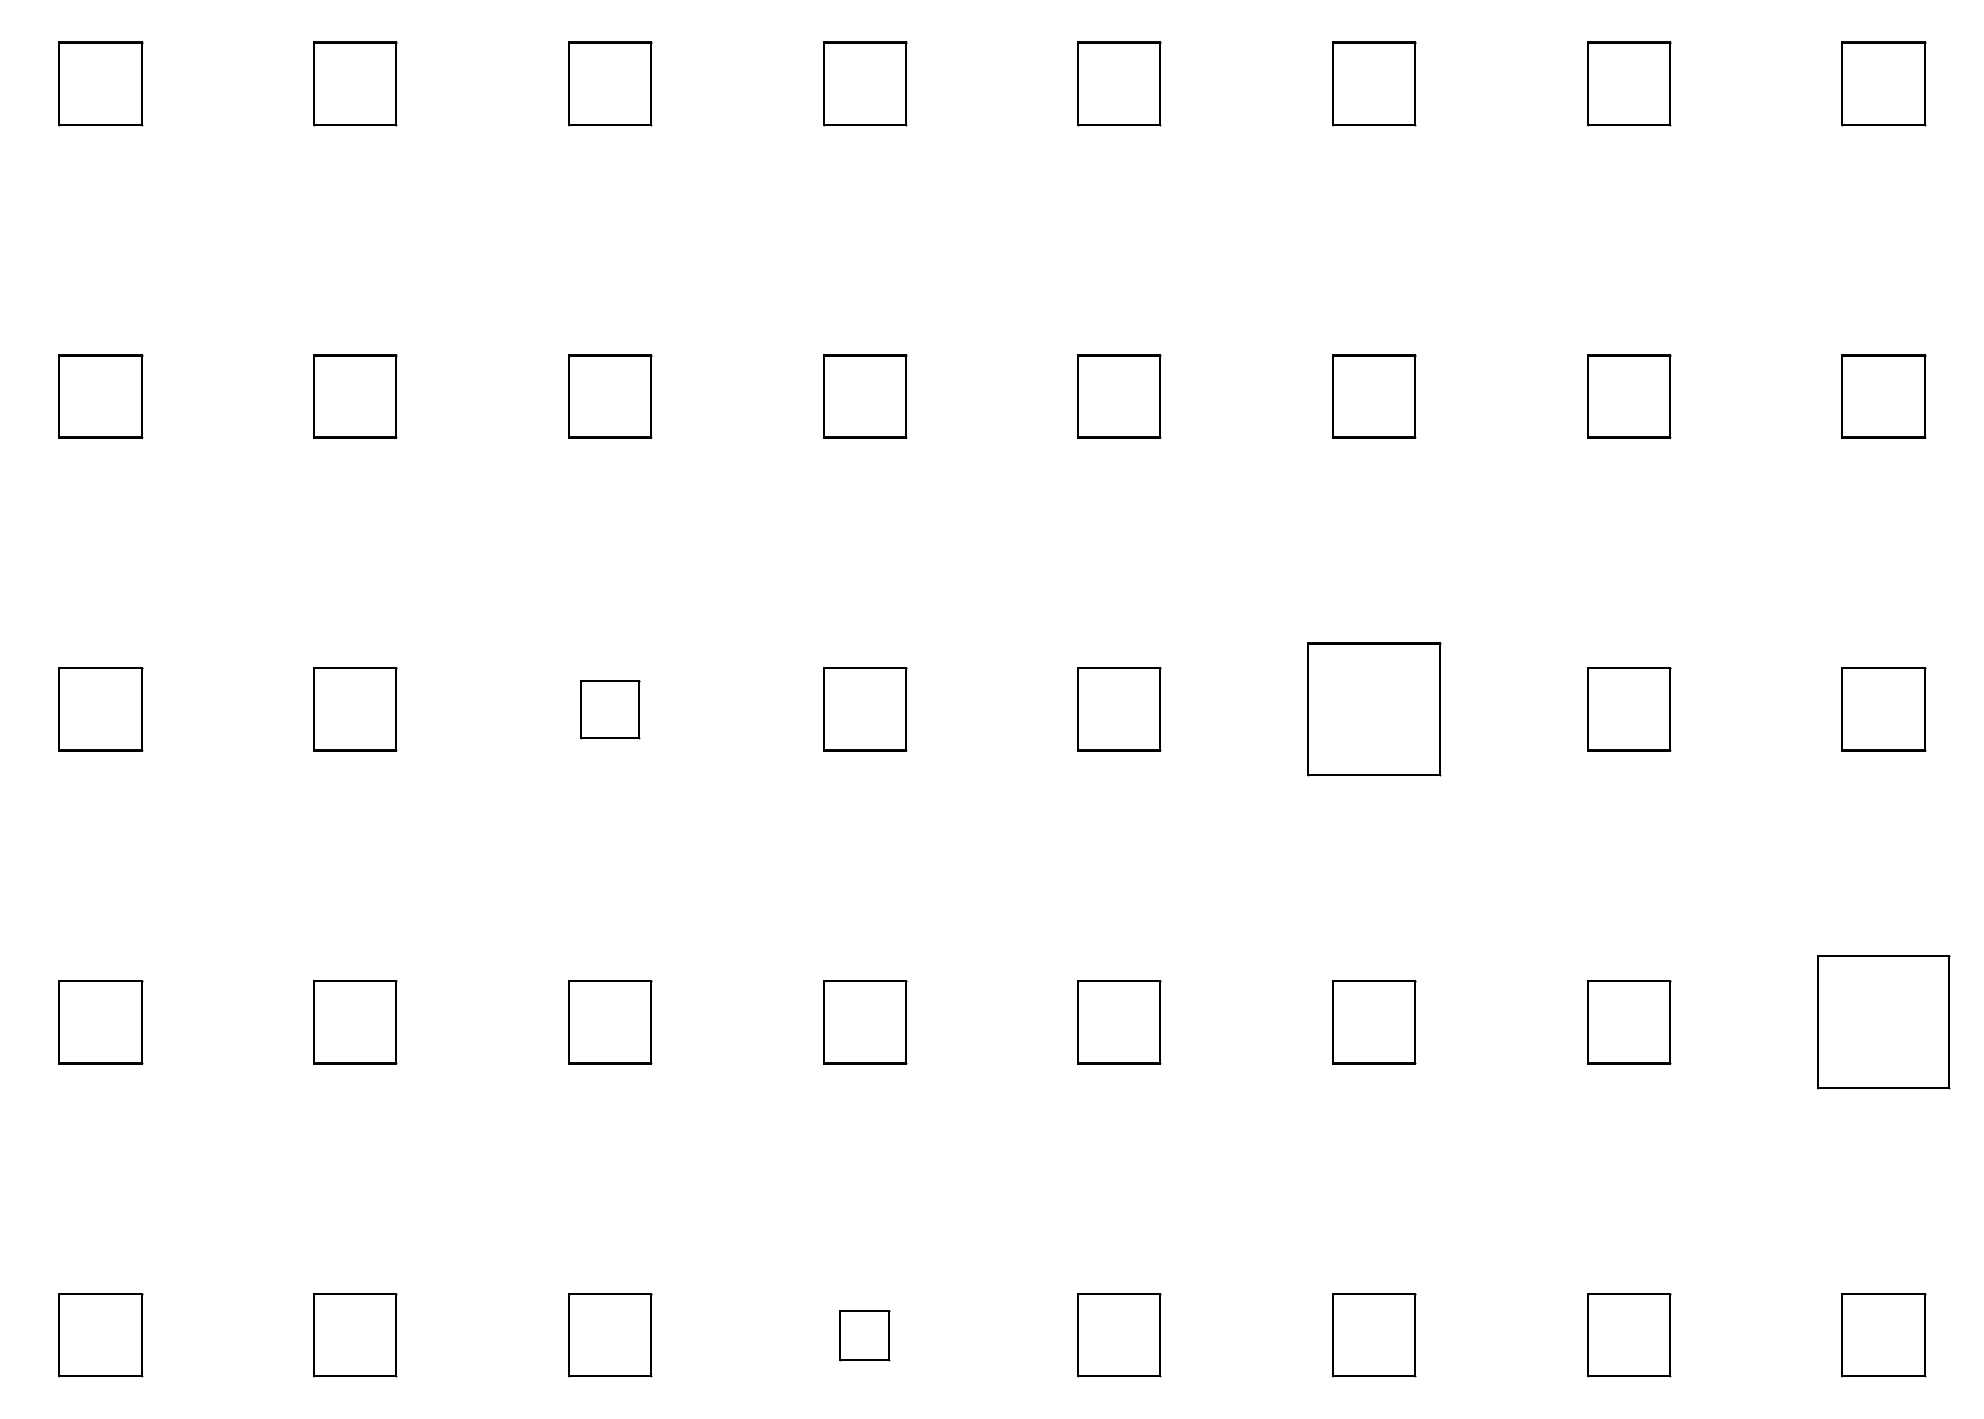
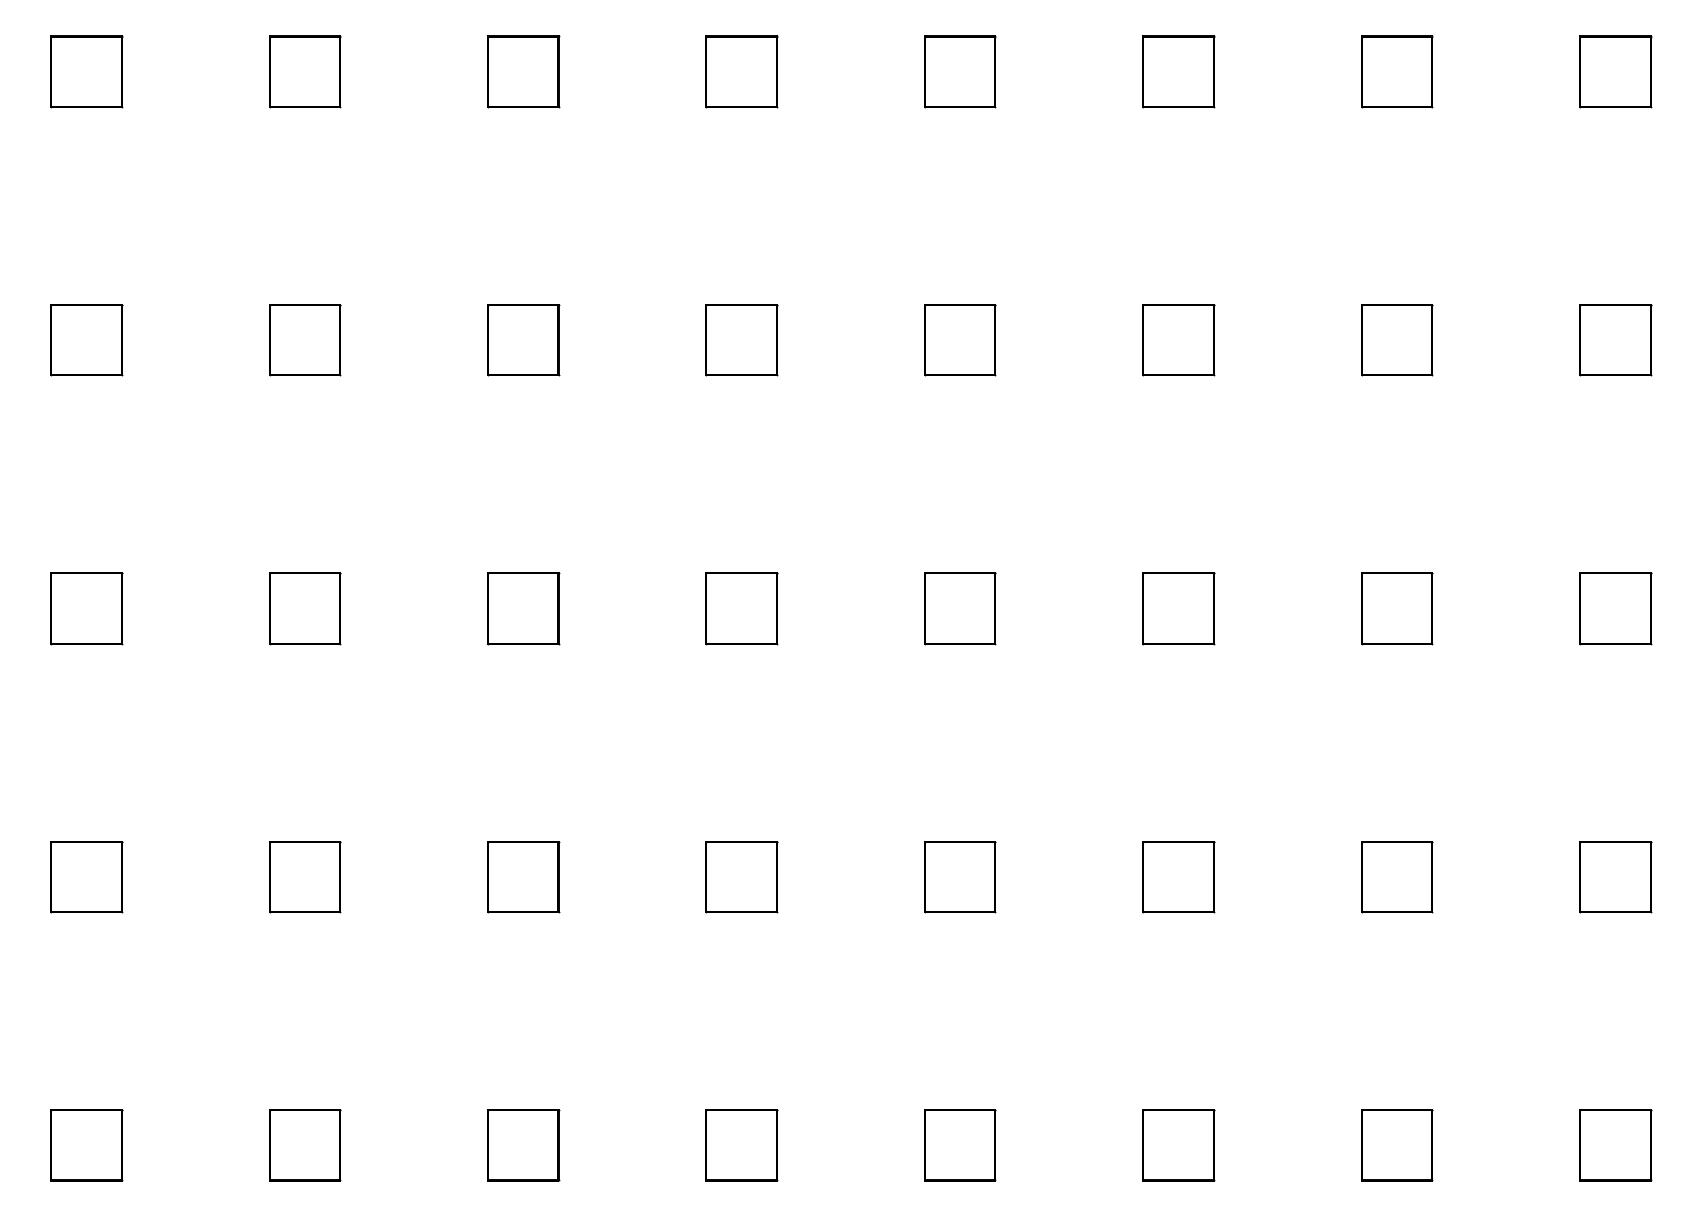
part: (610, 709) -> (523, 608), size x1.43
part: (1373, 709) -> (1178, 608), size x0.62
part: (1883, 1023) -> (1615, 877), size x0.62
part: (864, 1335) -> (741, 1145), size x1.67

